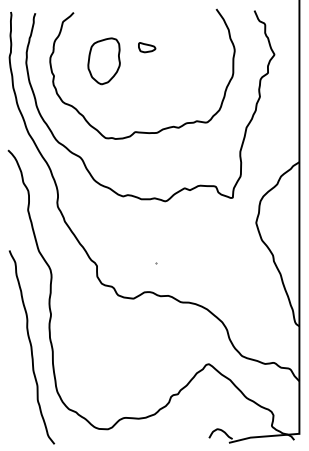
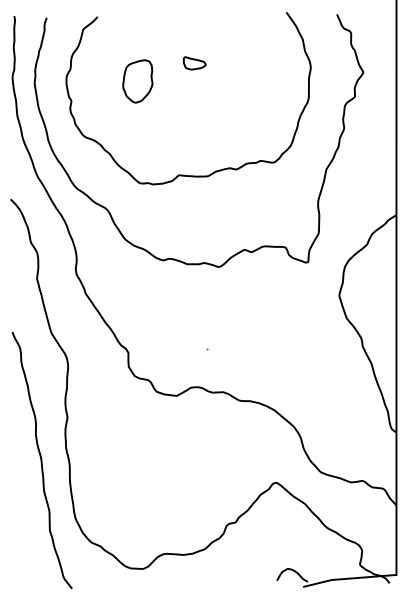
part: (103, 61) -> (137, 81), size x0.7

